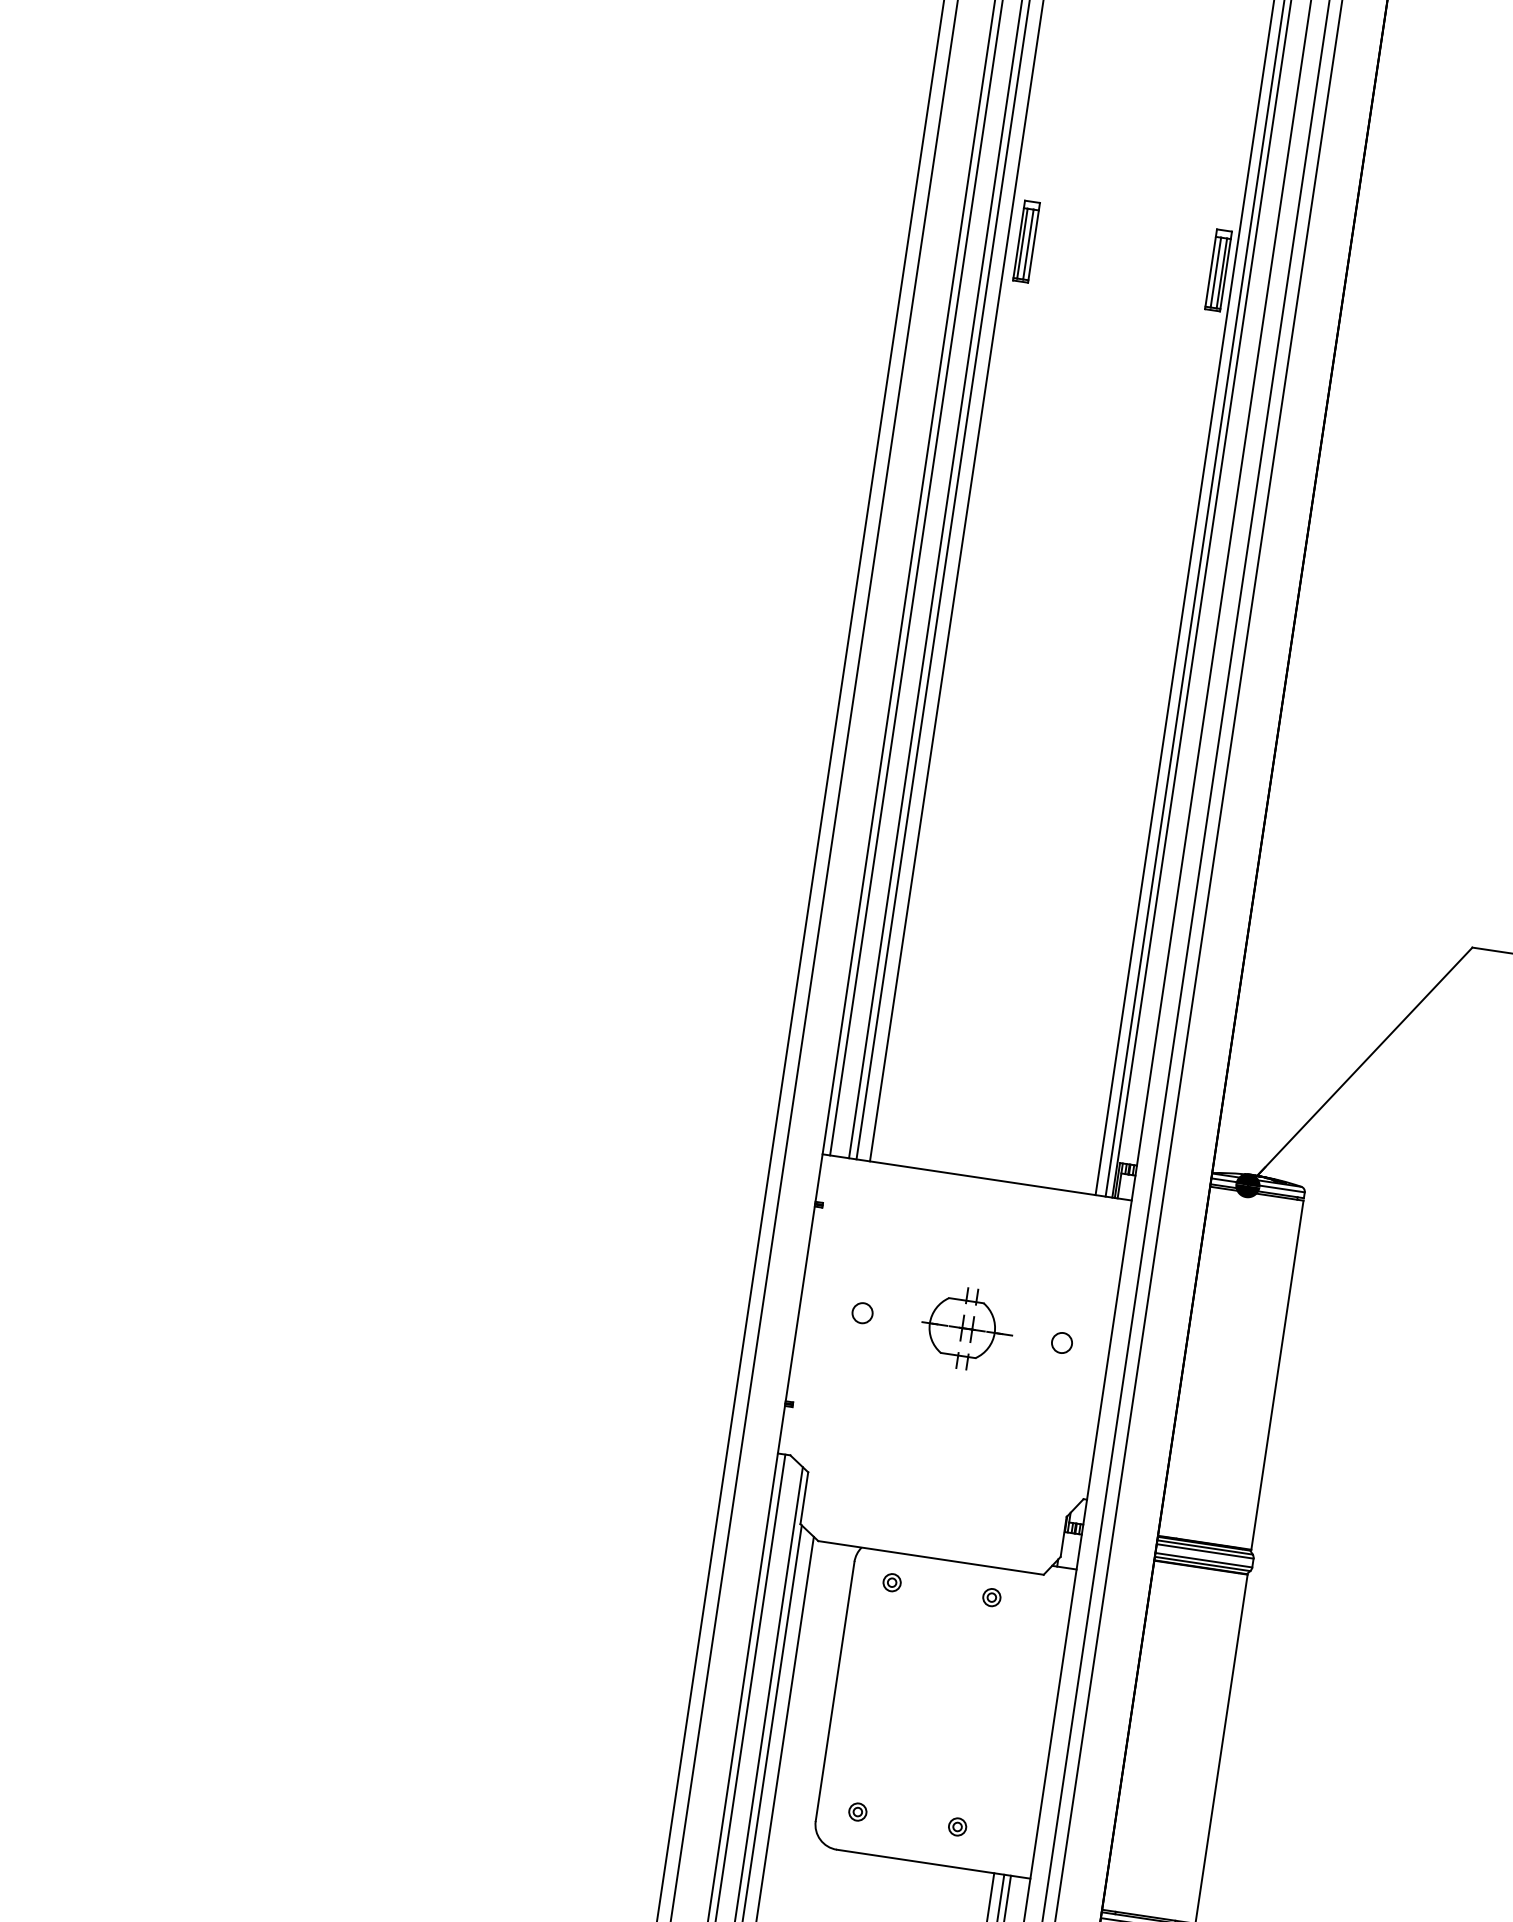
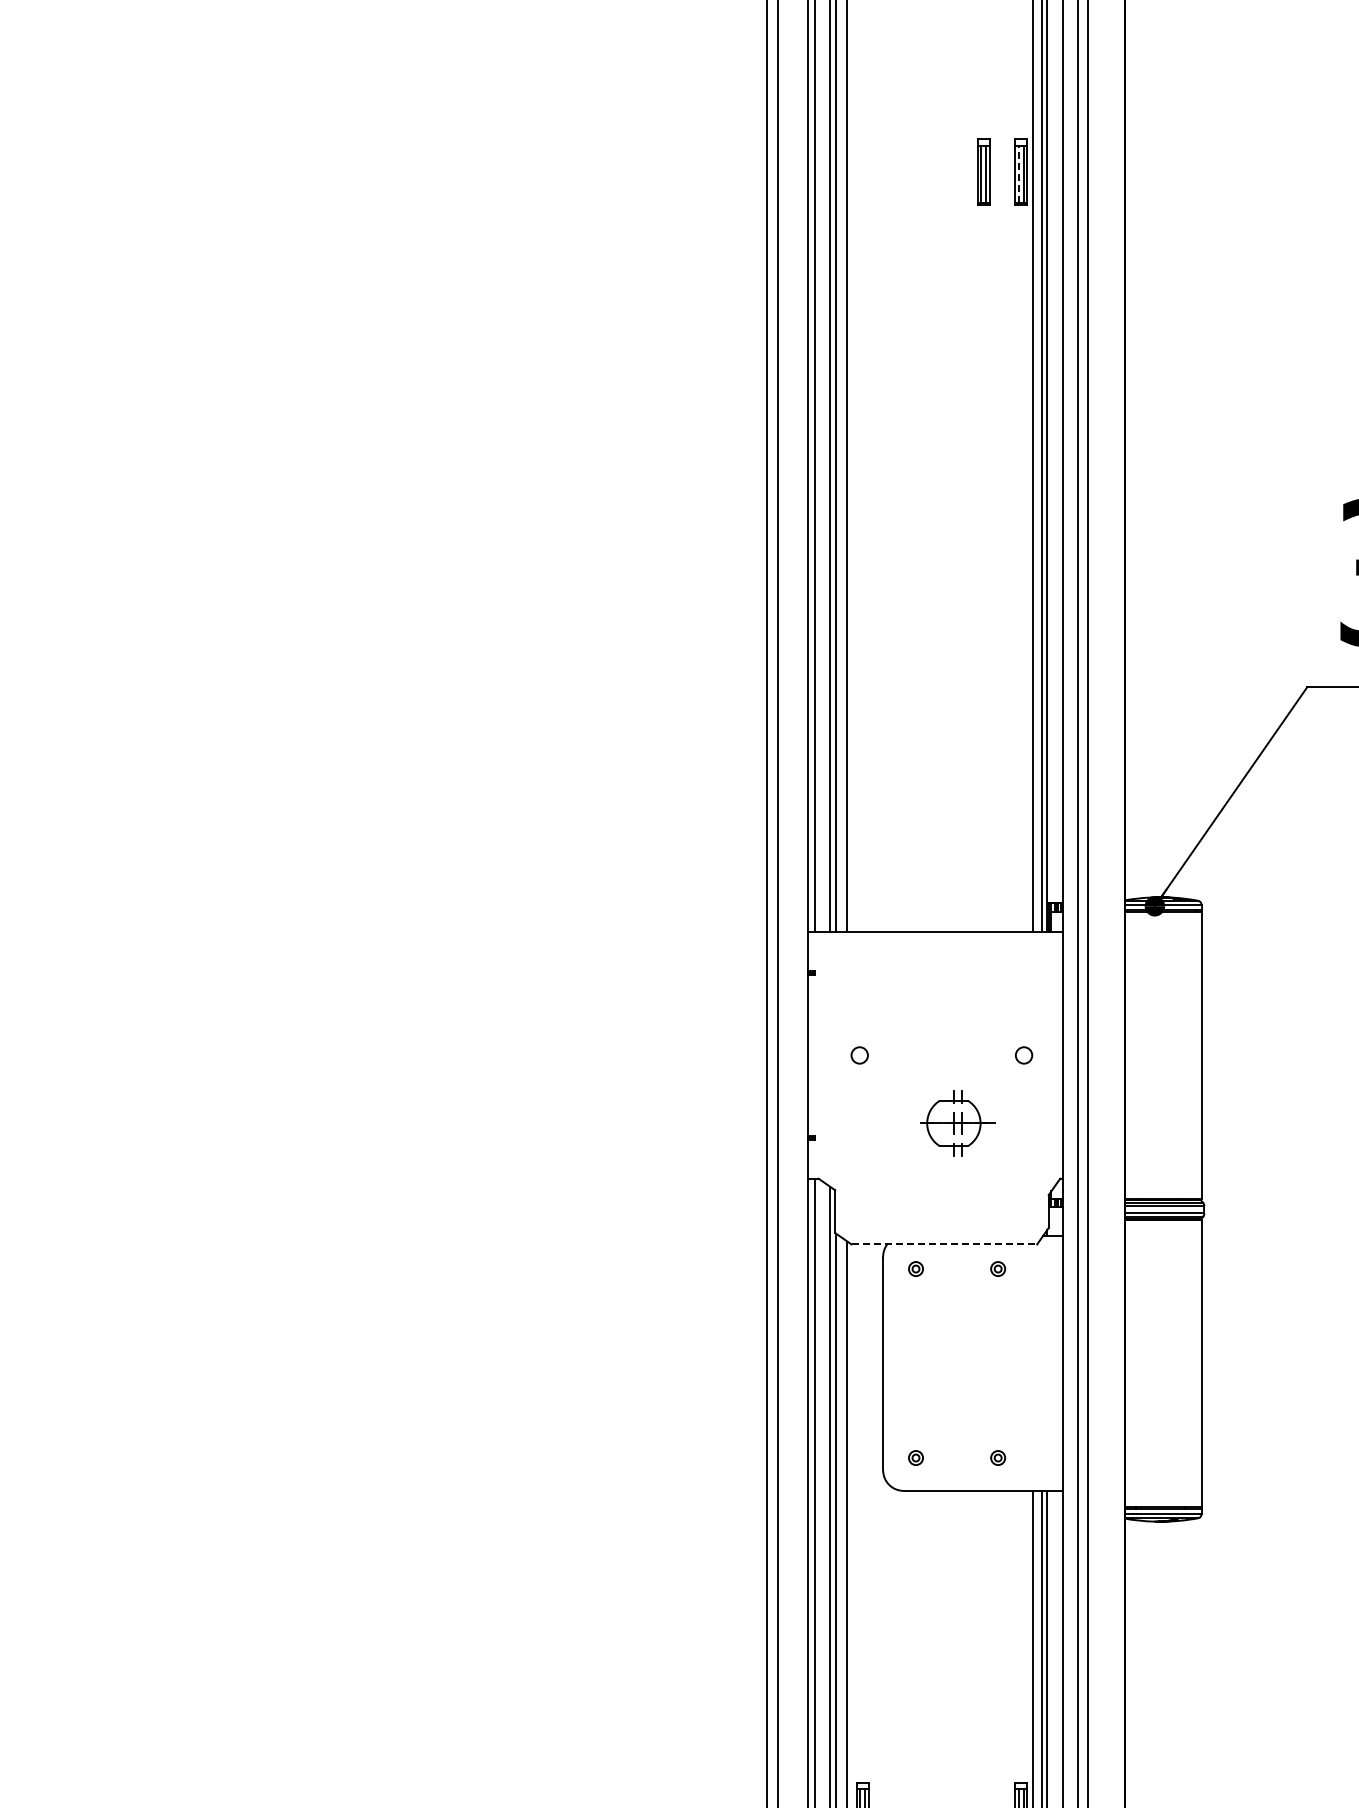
part: (1026, 240) -> (983, 171), moved
line: (1216, 272) -> (1019, 174), solid -> dashed
part: (966, 1328) -> (957, 1123), moved
line: (931, 1558) -> (944, 1244), solid -> dashed

